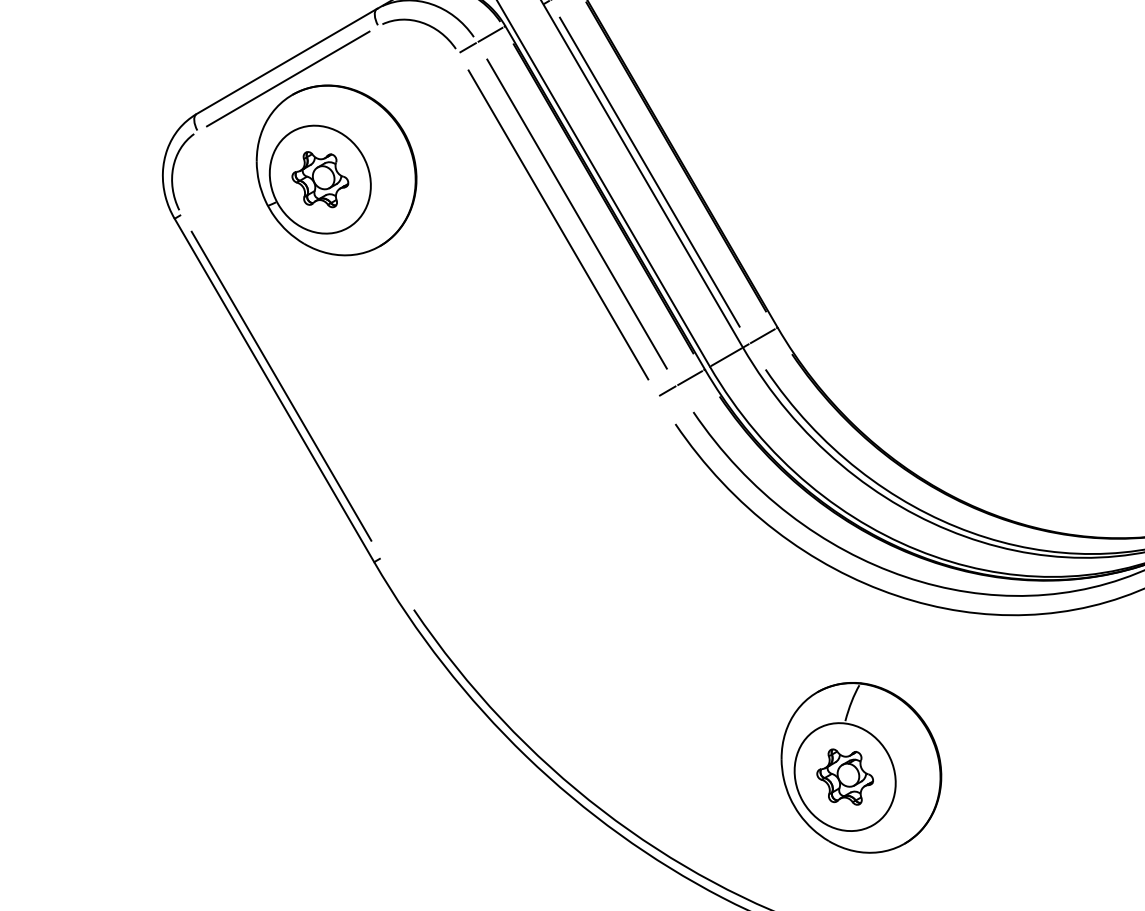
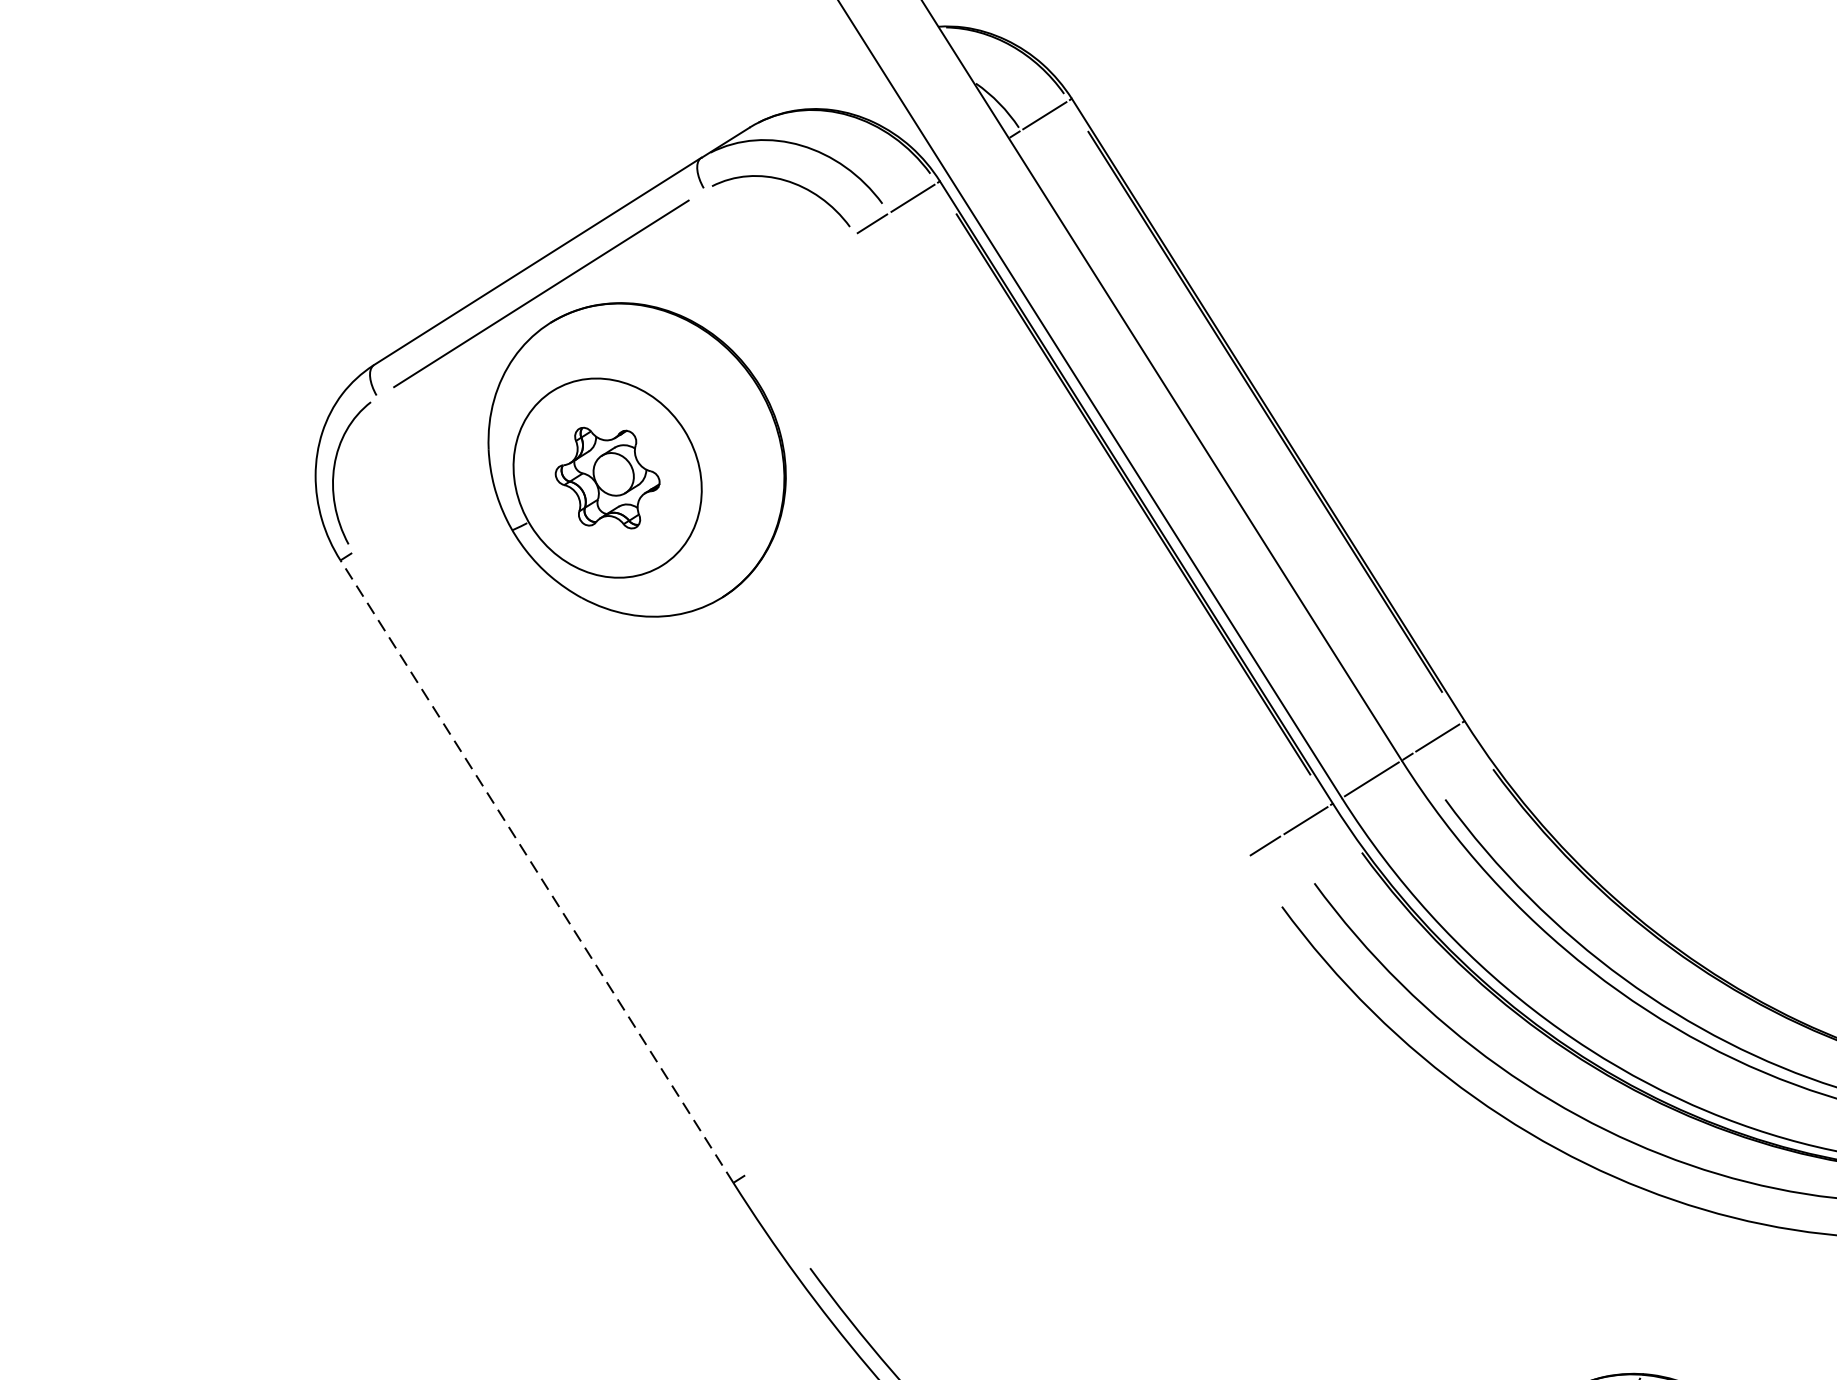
line: (649, 171) -> (1216, 440), removed
line: (576, 213) -> (1084, 523), removed
line: (558, 224) -> (1051, 545), removed
line: (281, 385) -> (549, 861), removed
line: (274, 390) -> (537, 871), solid -> dashed

